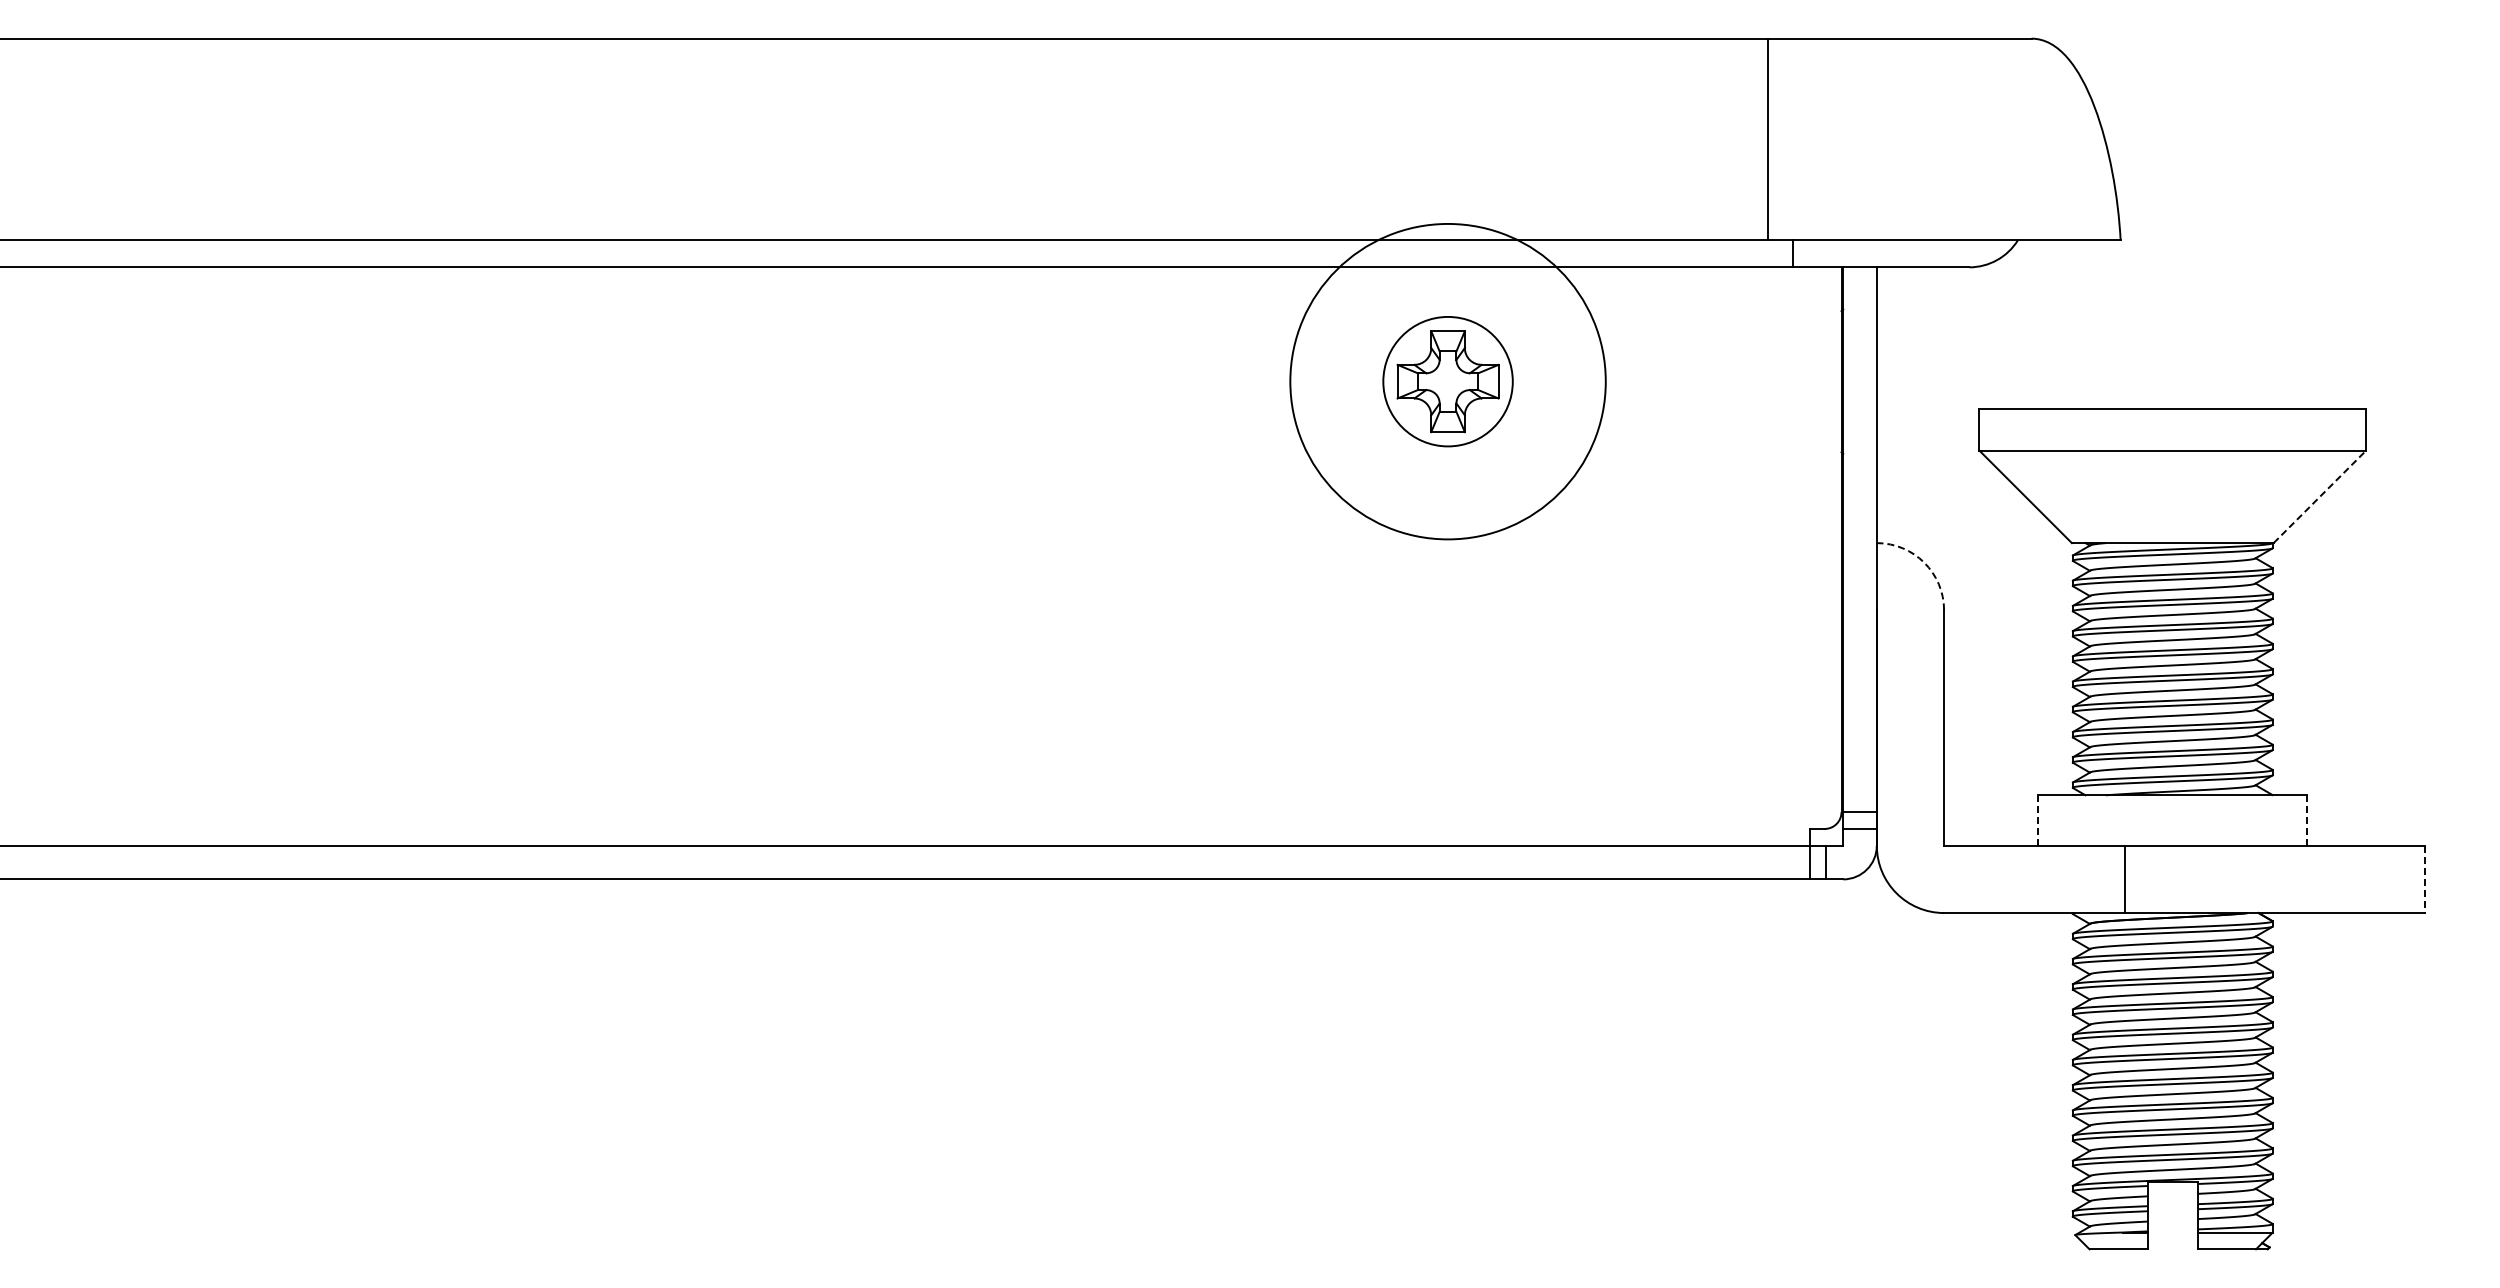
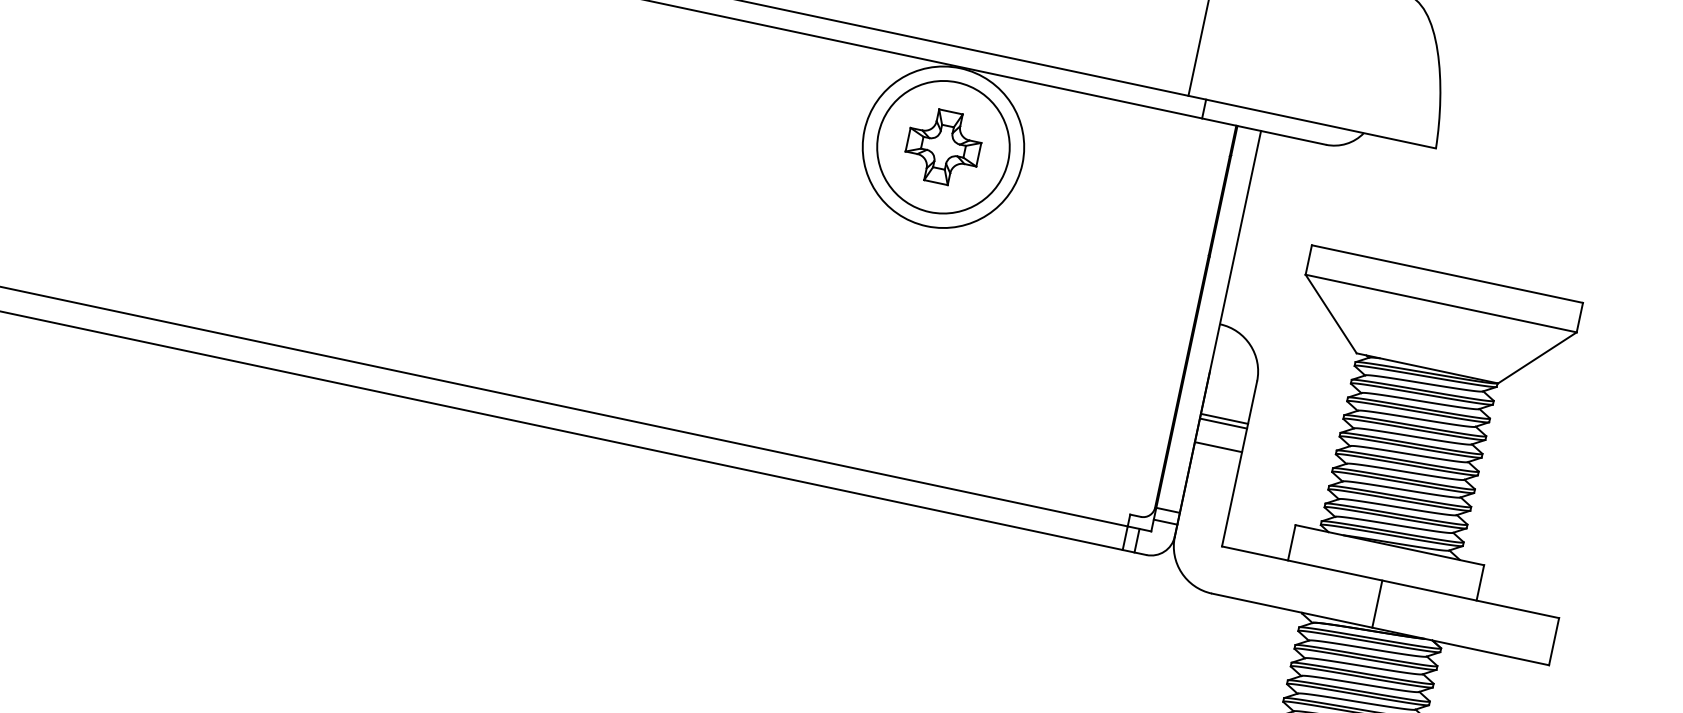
circle: (1447, 381) -> (943, 147), size x0.71
circle: (1447, 381) -> (943, 147), size x1.43
line: (2320, 496) -> (1537, 357), dashed -> solid
arc: (1924, 562) -> (1250, 344), dashed -> solid
line: (1910, 670) -> (1224, 418), added
line: (1910, 677) -> (1223, 423), added
line: (1910, 711) -> (1218, 447), added
line: (2038, 821) -> (1291, 543), dashed -> solid
line: (2307, 821) -> (1480, 583), dashed -> solid
line: (2124, 879) -> (1377, 604), moved
line: (2425, 879) -> (1554, 641), dashed -> solid

